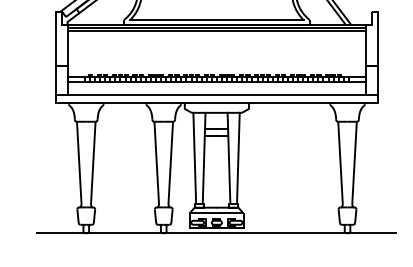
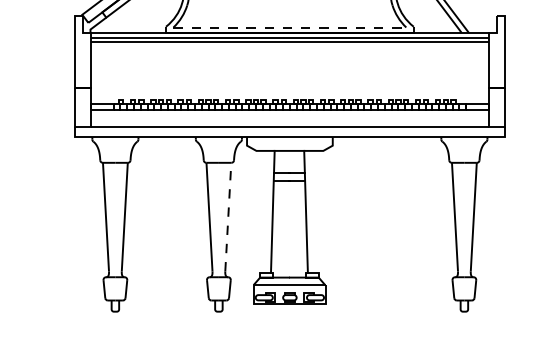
line: (217, 20) -> (290, 27), solid -> dashed
line: (194, 157) -> (259, 210), removed
line: (237, 157) -> (317, 210), removed
line: (170, 162) -> (227, 217), solid -> dashed
line: (216, 233) -> (289, 312), removed

